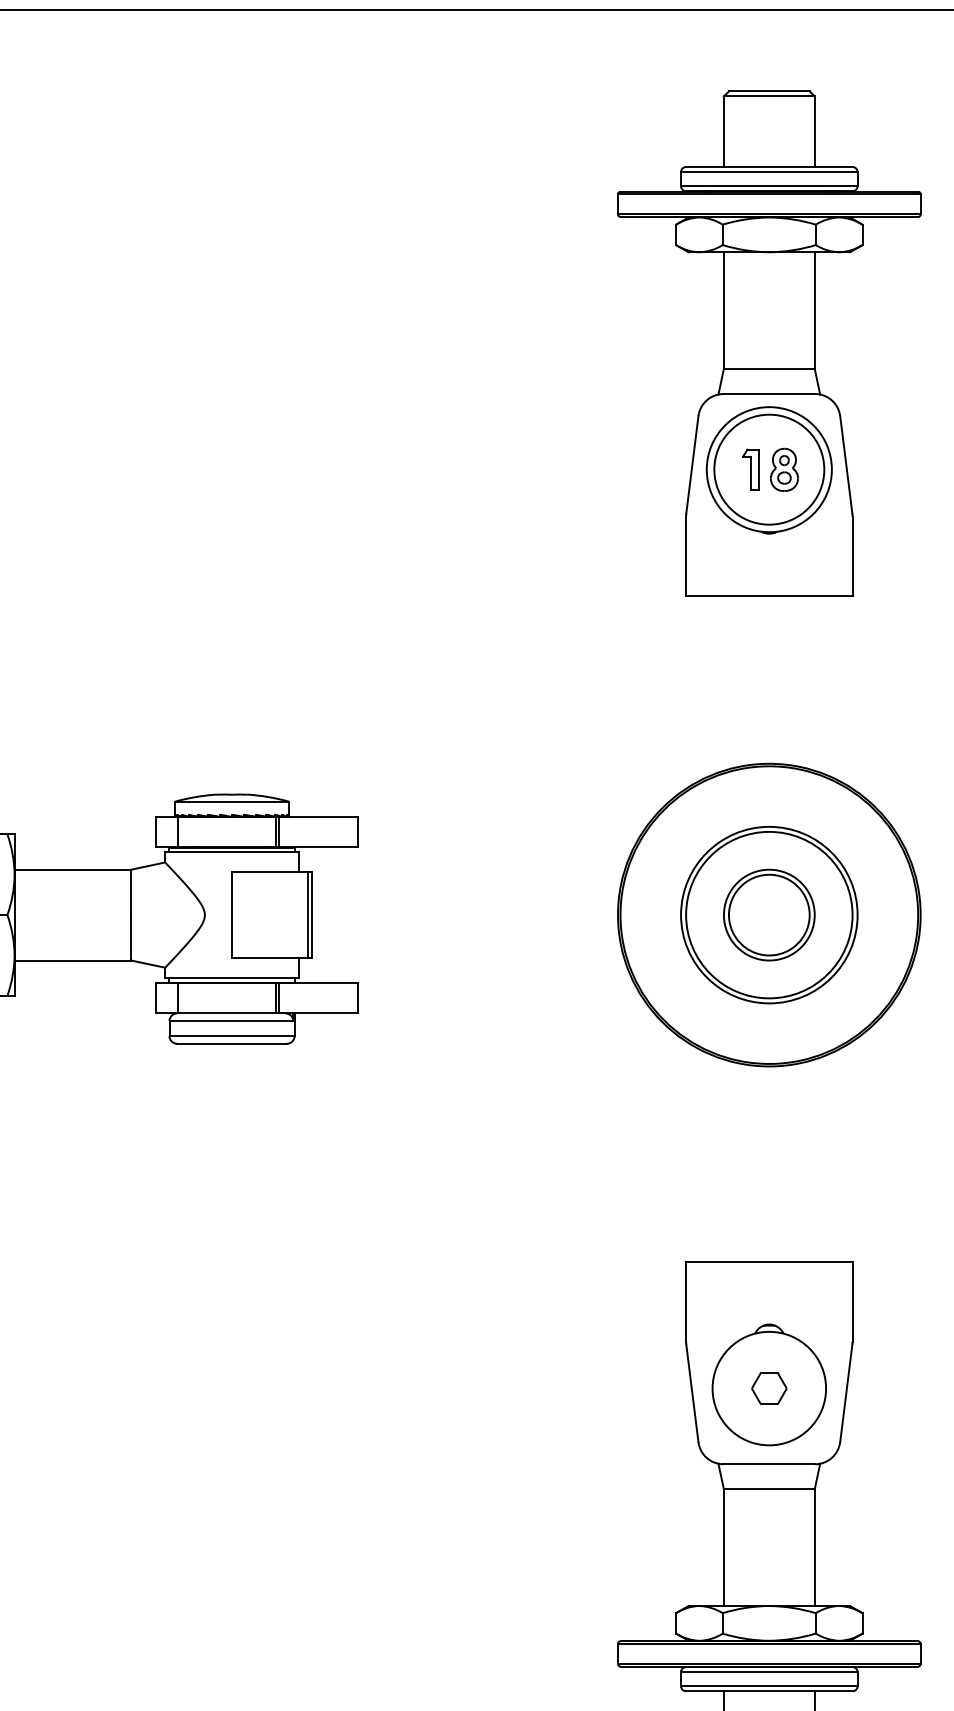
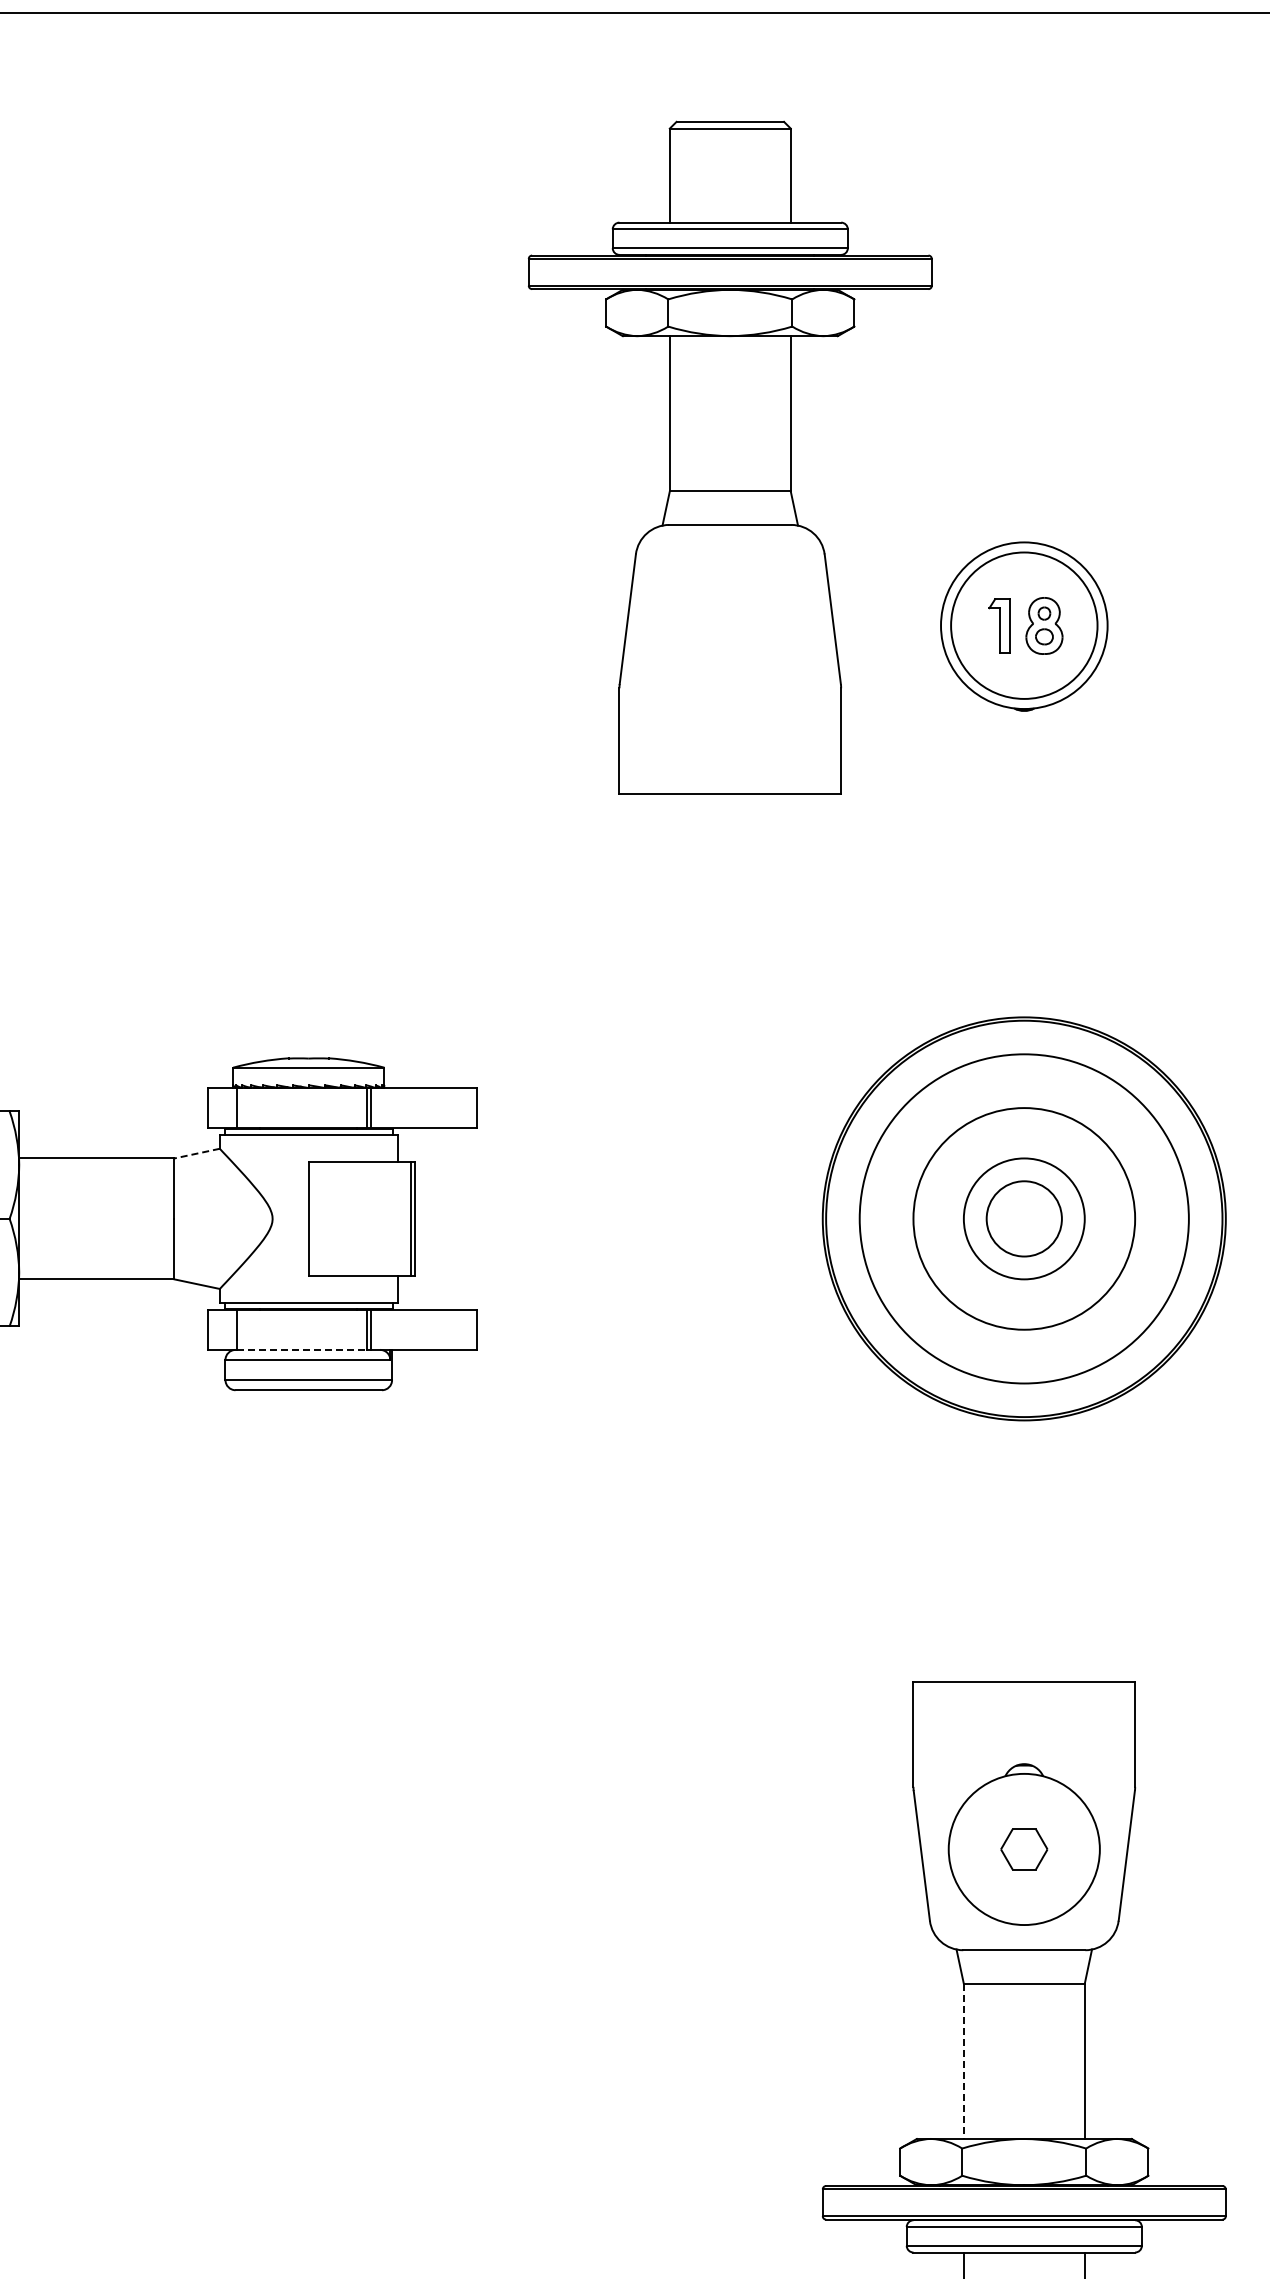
part: (768, 343) -> (729, 457), moved
line: (147, 866) -> (196, 1153), solid -> dashed
circle: (768, 914) -> (1023, 1218), size x1.4
circle: (769, 914) -> (1024, 1218), size x0.7
line: (227, 1013) -> (302, 1349), solid -> dashed
line: (723, 1547) -> (963, 2061), solid -> dashed

